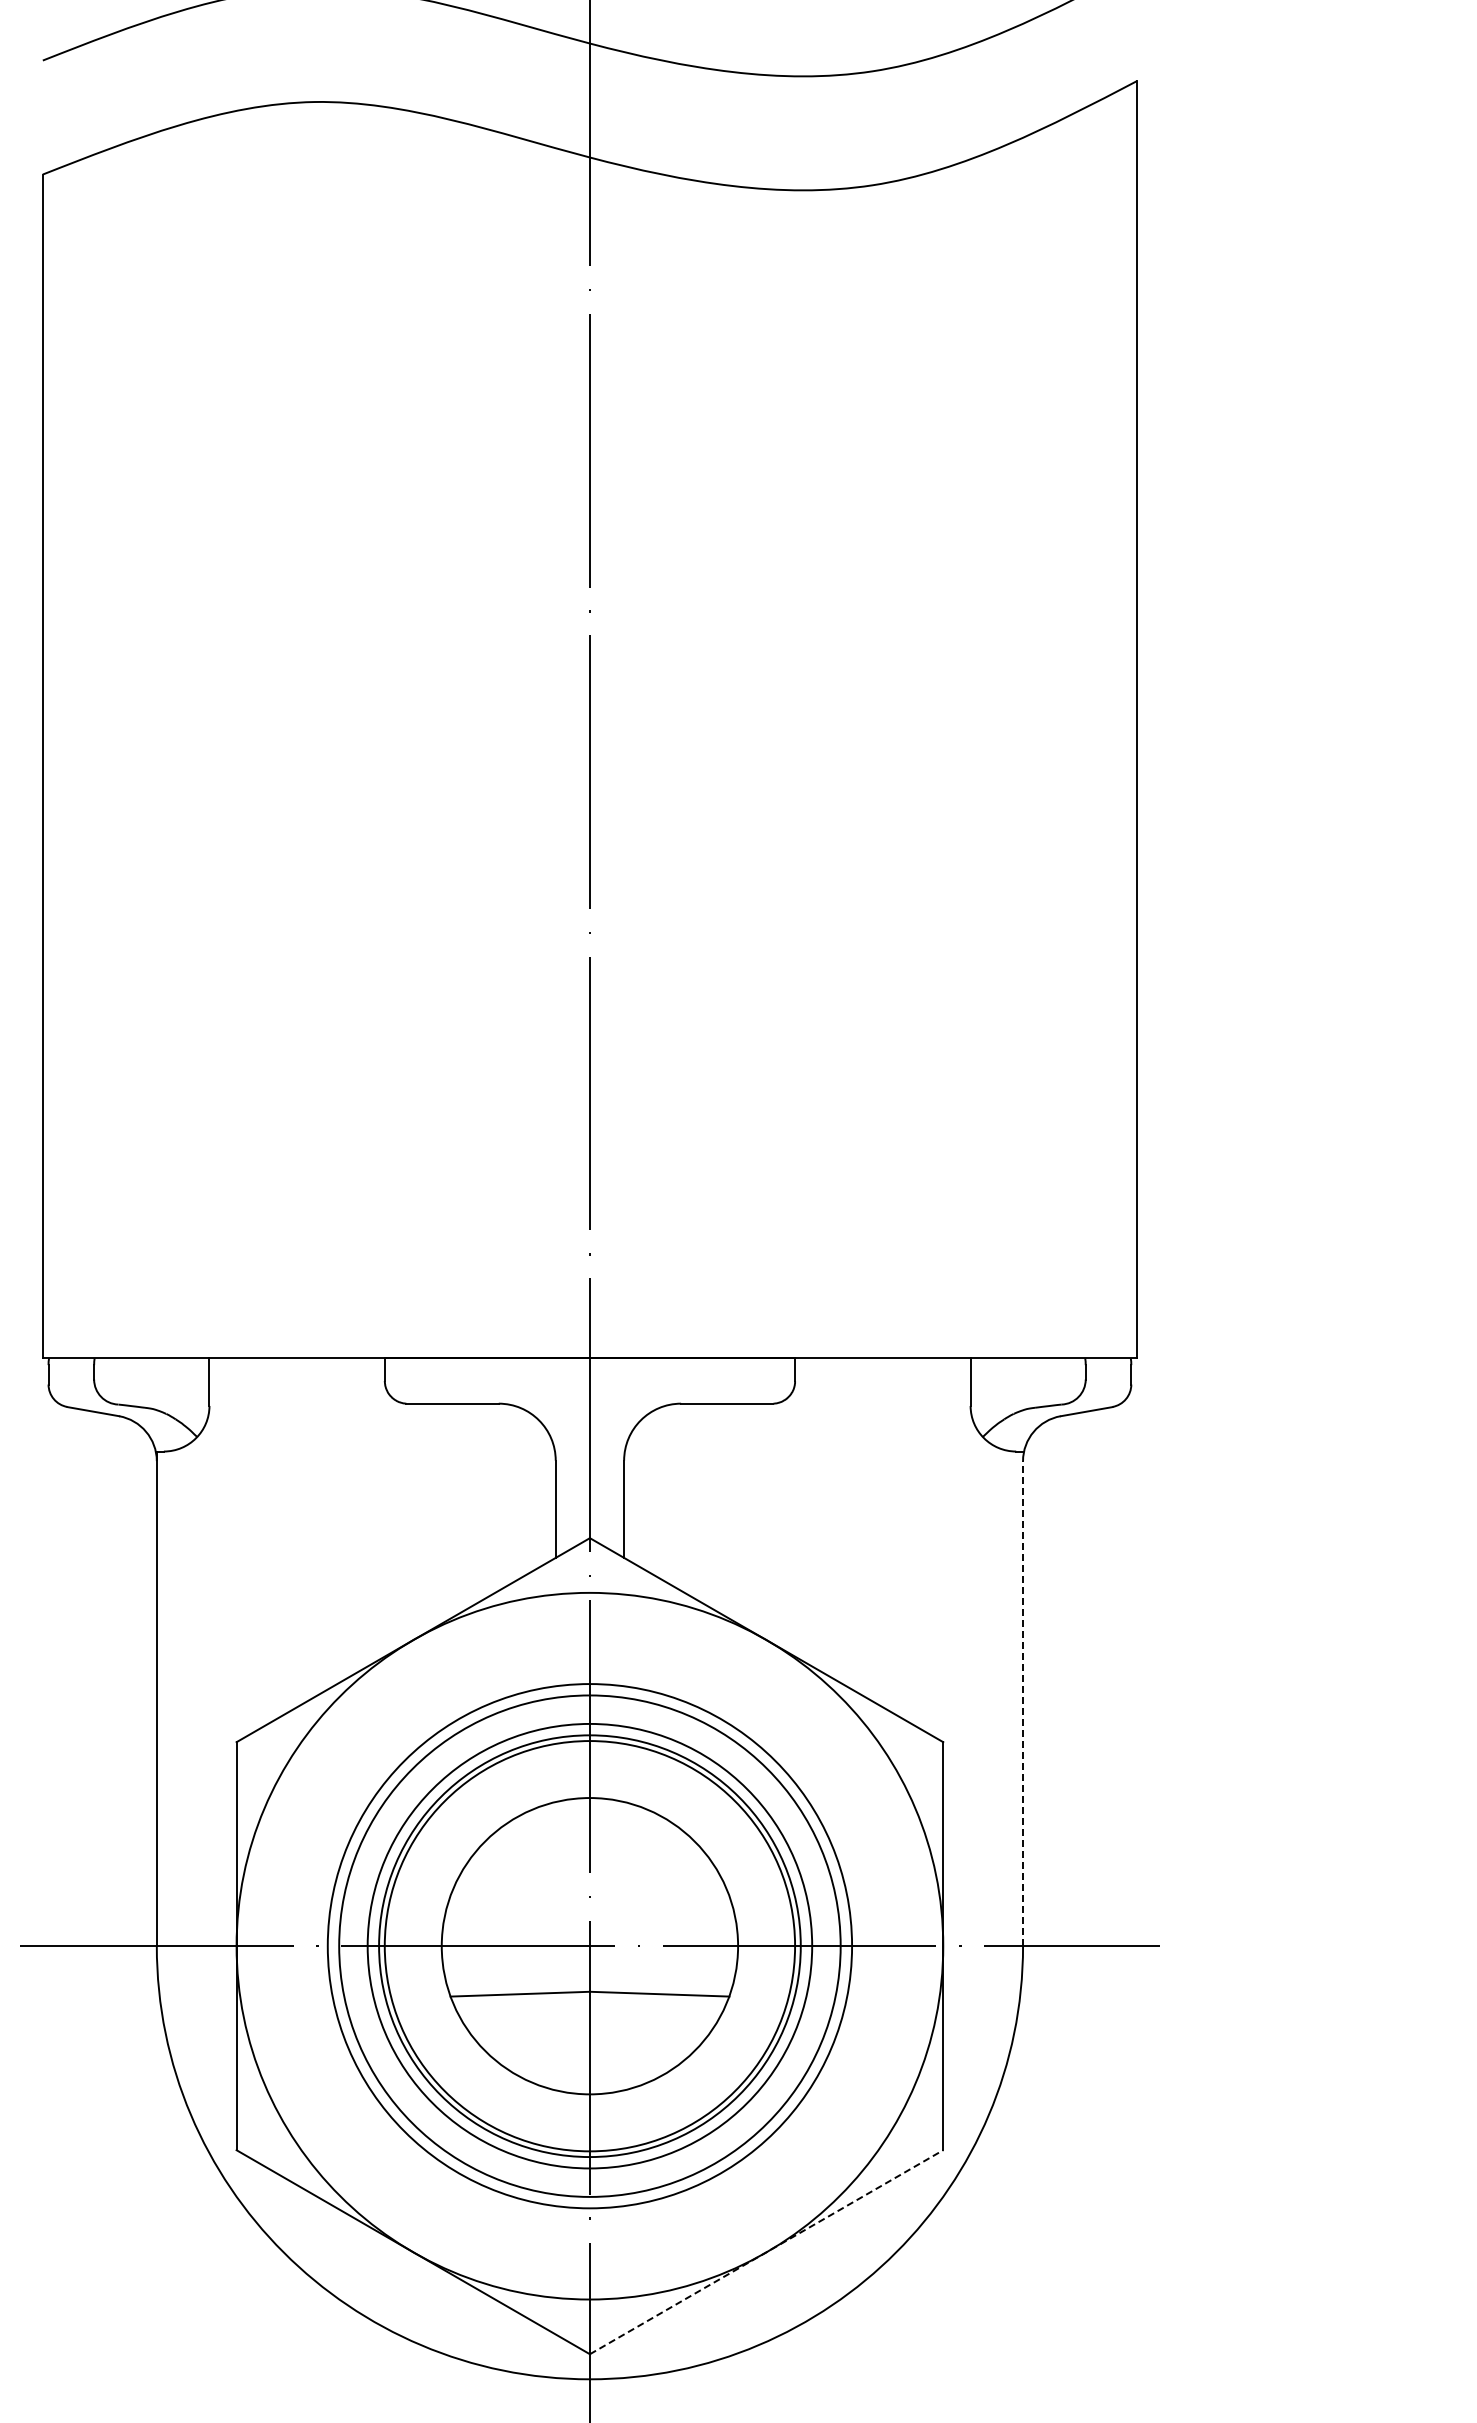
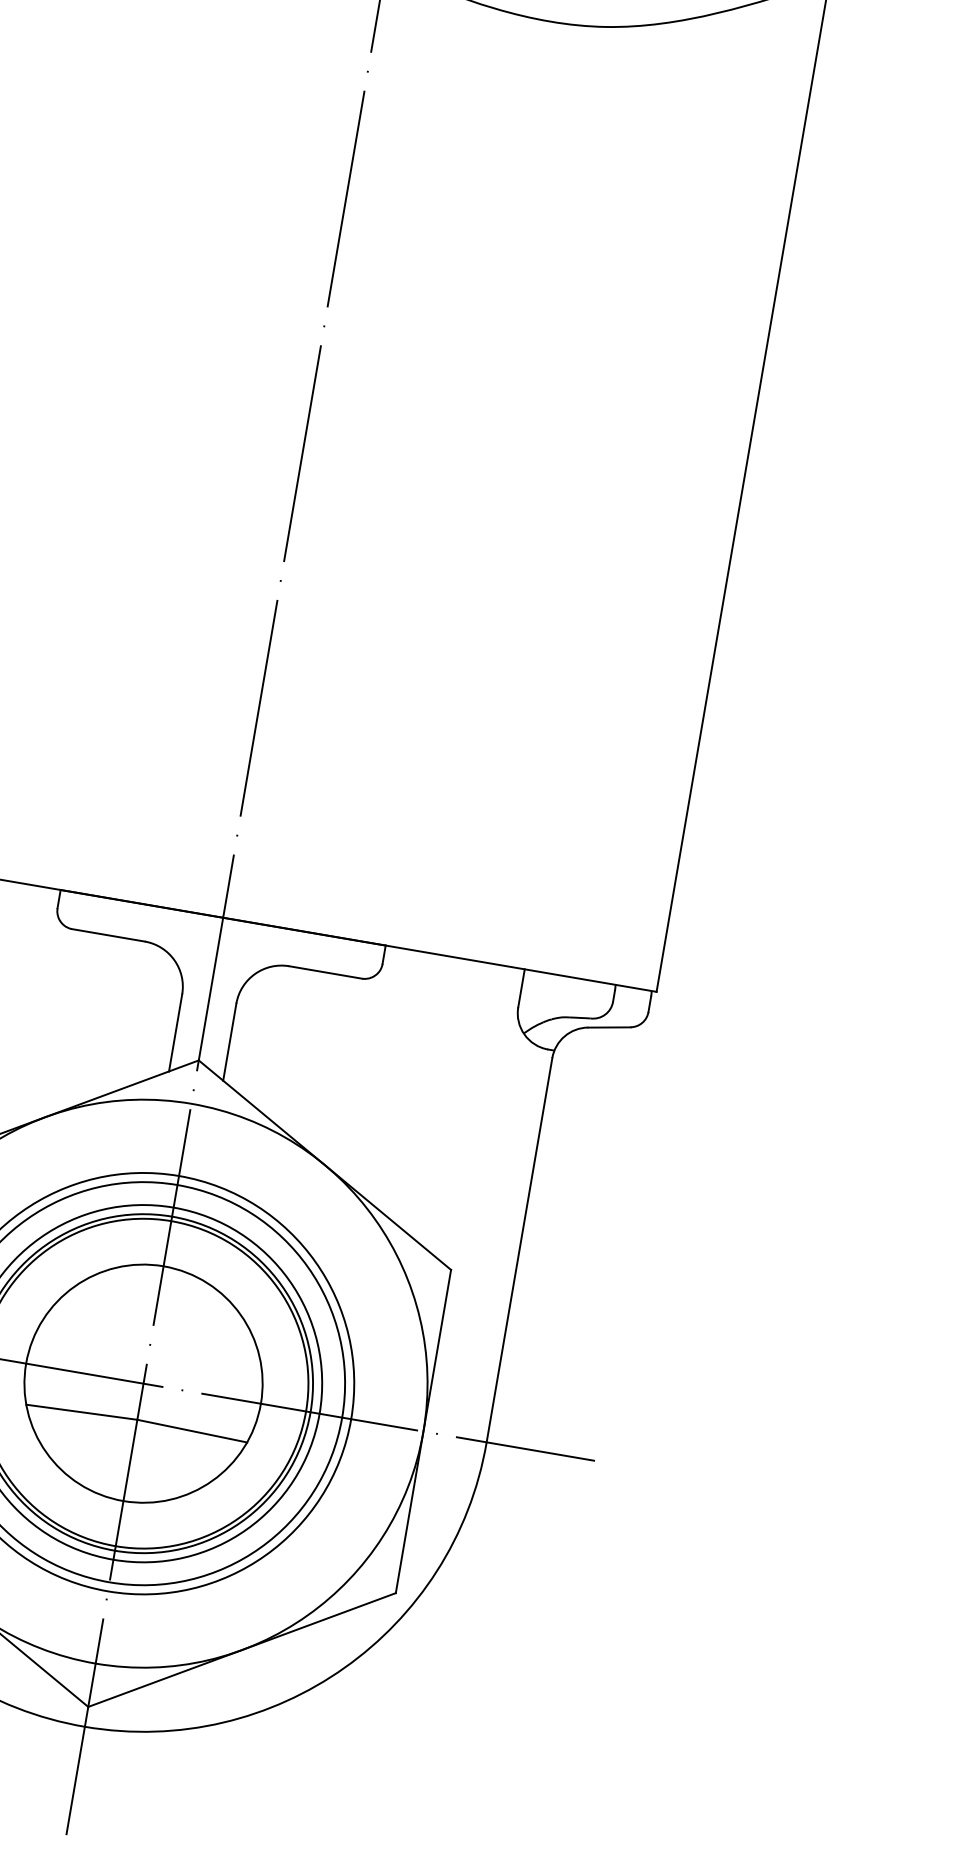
line: (1023, 1703) -> (519, 1250), dashed -> solid
line: (766, 2252) -> (241, 1650), dashed -> solid

